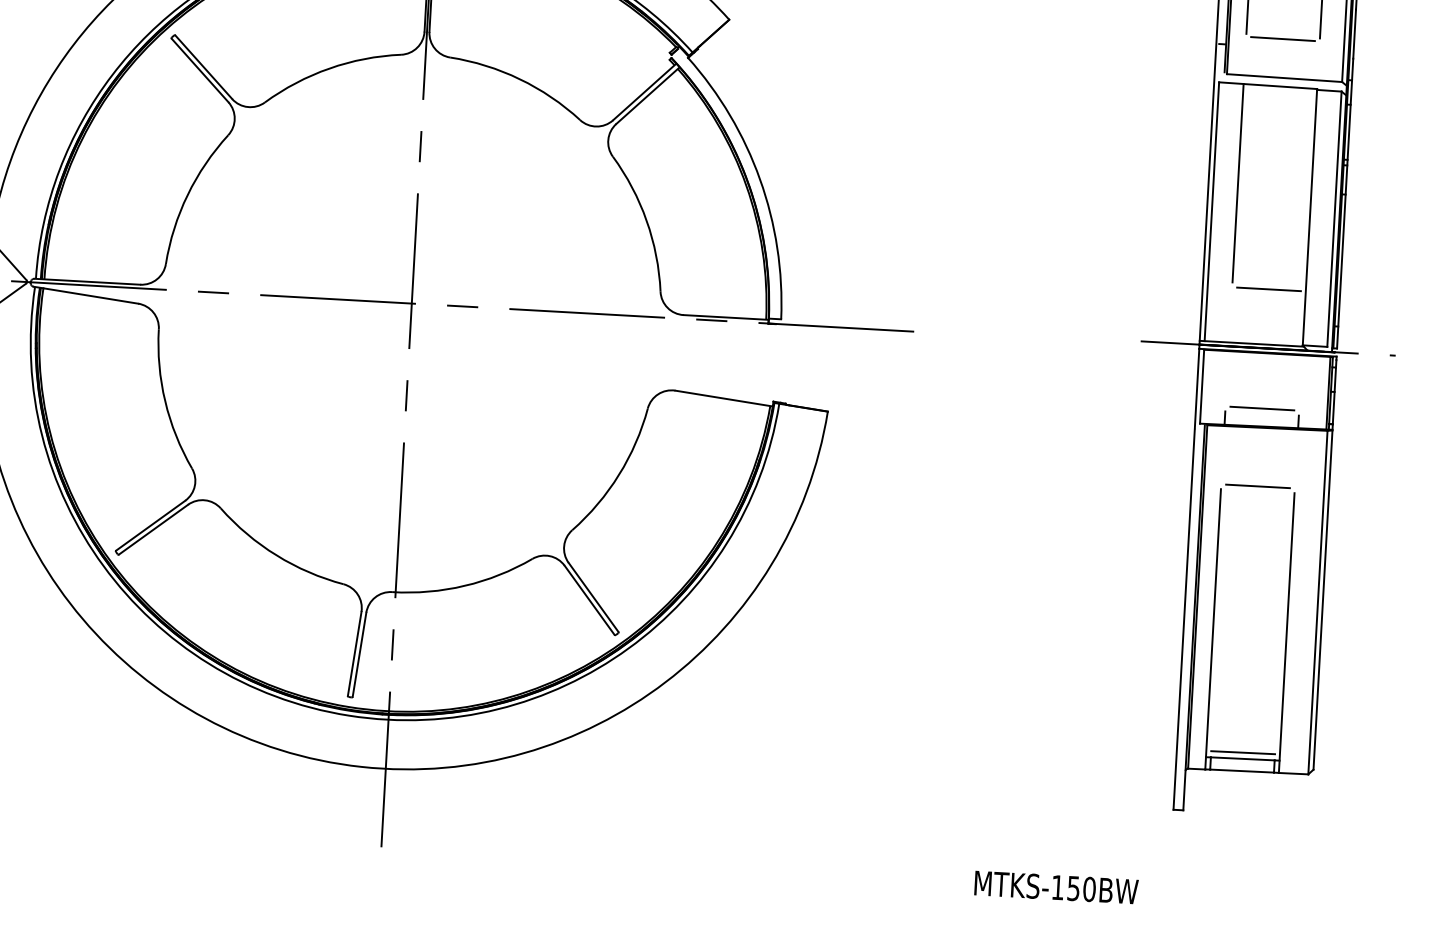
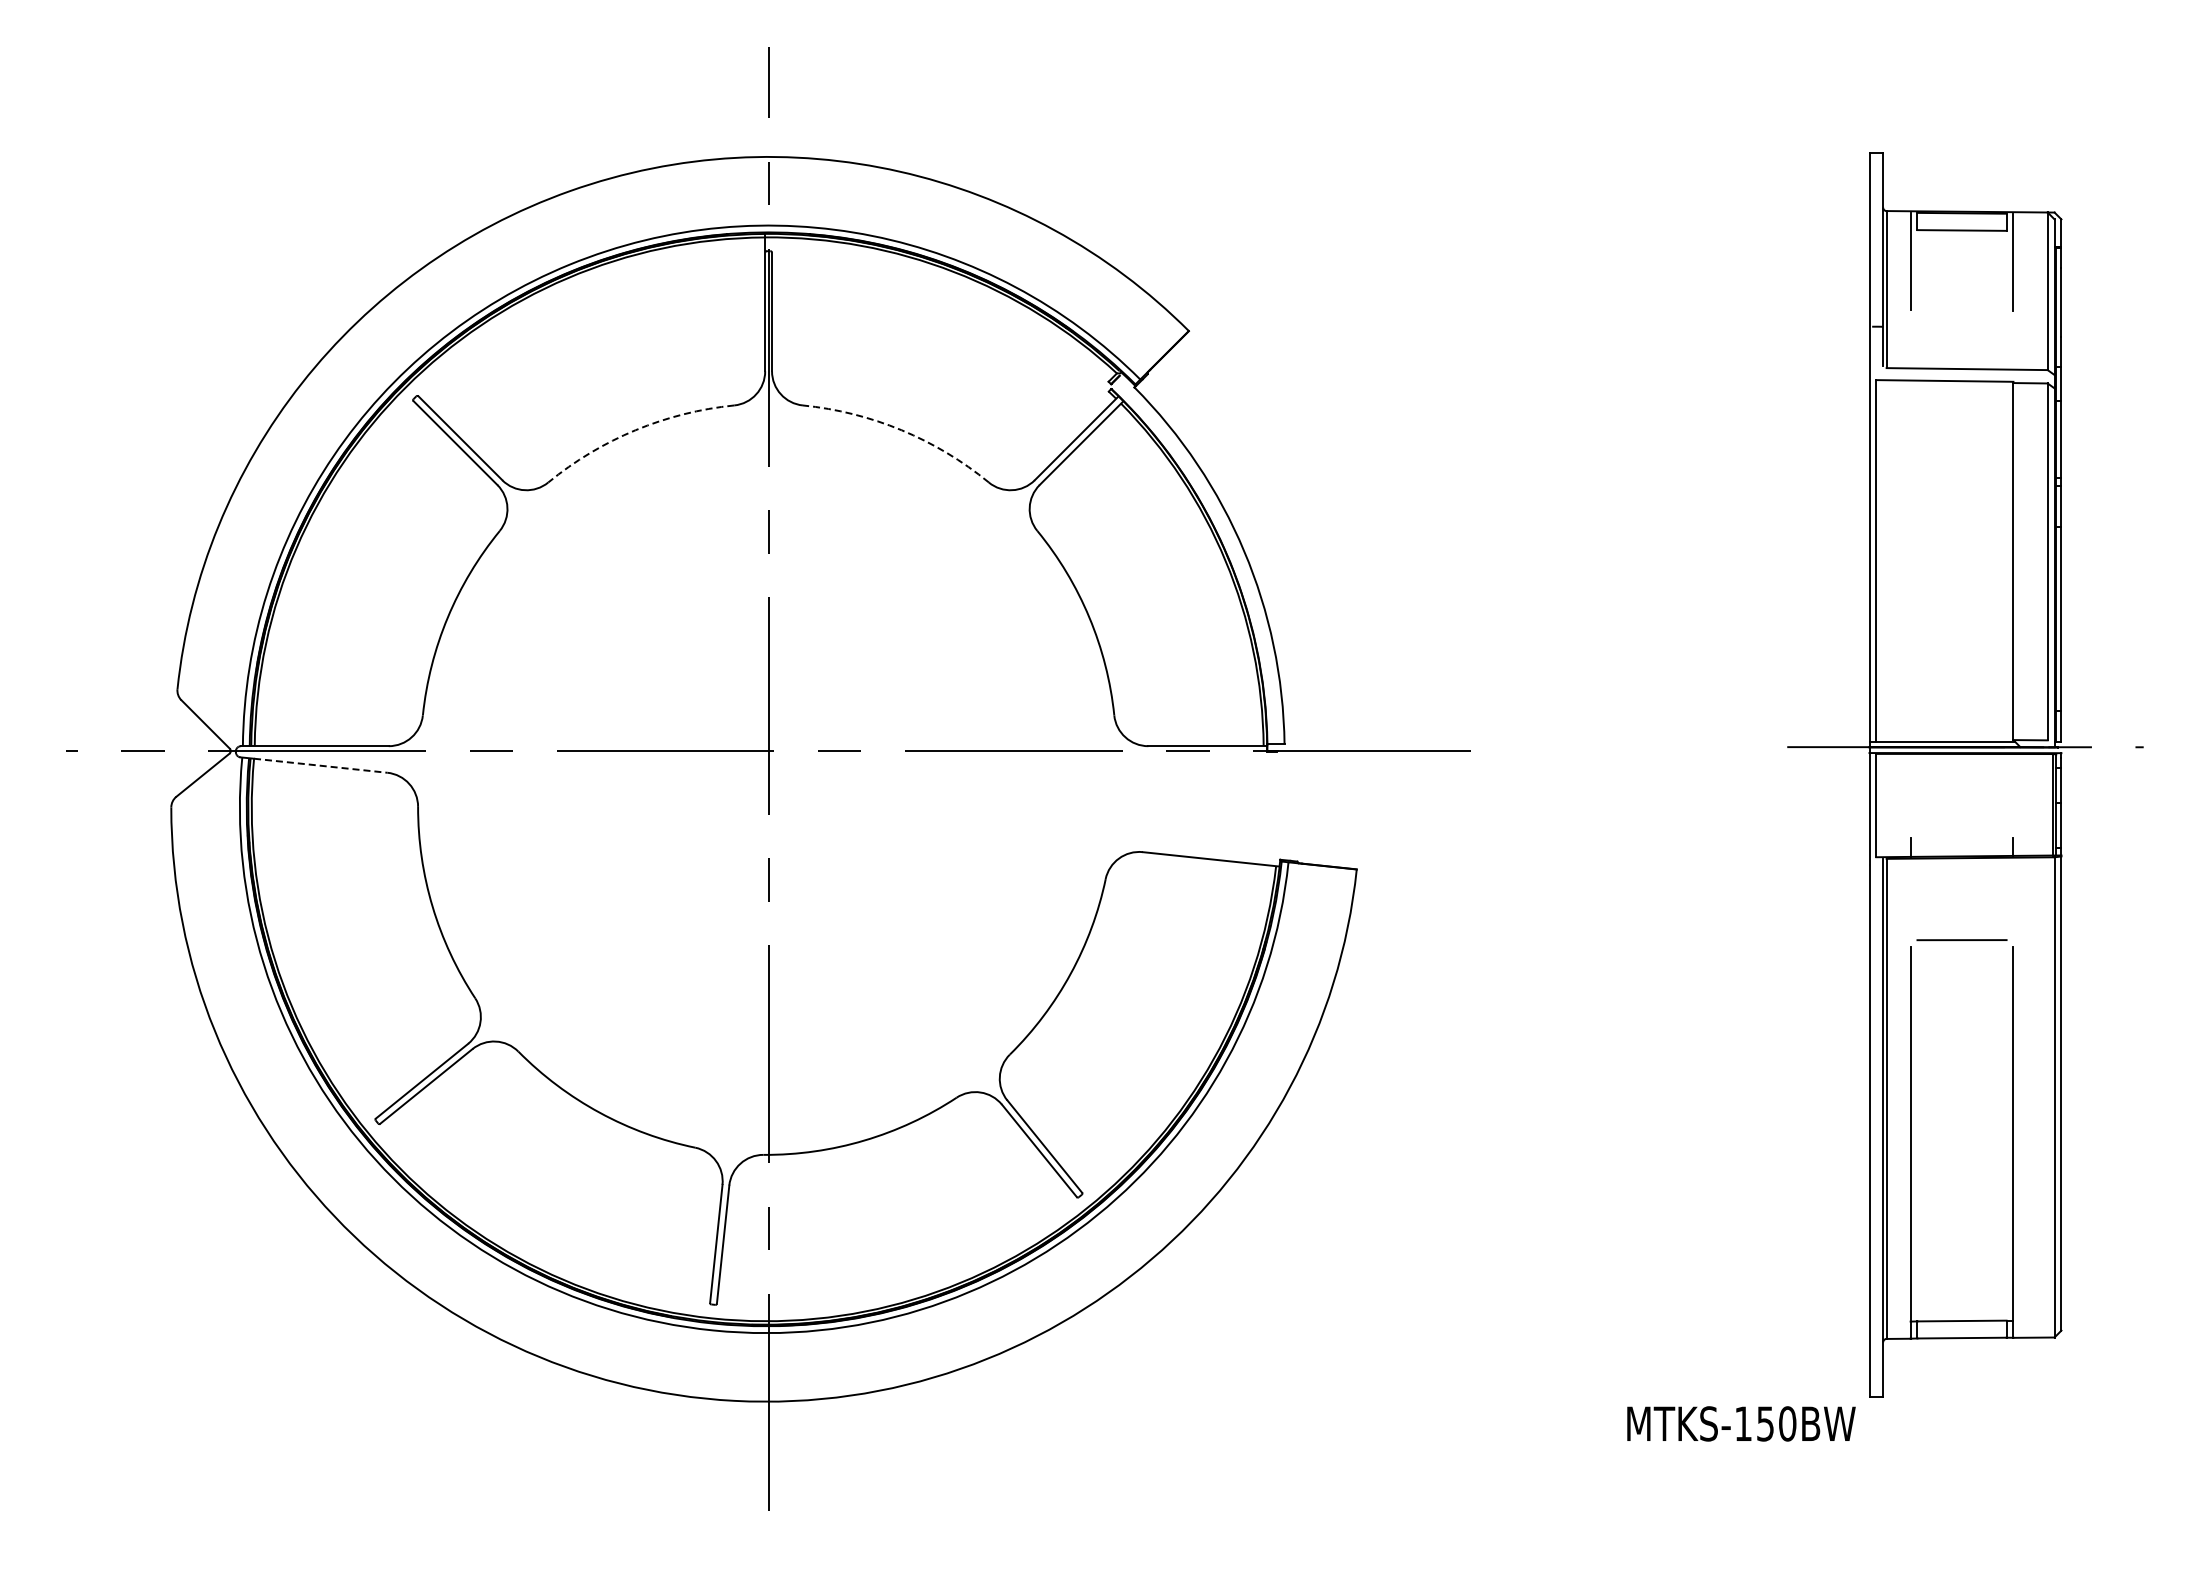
line: (1282, 38) -> (1961, 314), removed
arc: (329, 68) -> (635, 430), solid -> dashed
arc: (519, 79) -> (901, 430), solid -> dashed
line: (1238, 182) -> (1910, 518), removed
line: (1268, 289) -> (1961, 664), removed
line: (91, 295) -> (321, 765), solid -> dashed
line: (1261, 408) -> (1961, 831), removed
line: (1242, 752) -> (1961, 1312), removed
text: (1056, 887) -> (1741, 1423), moved

